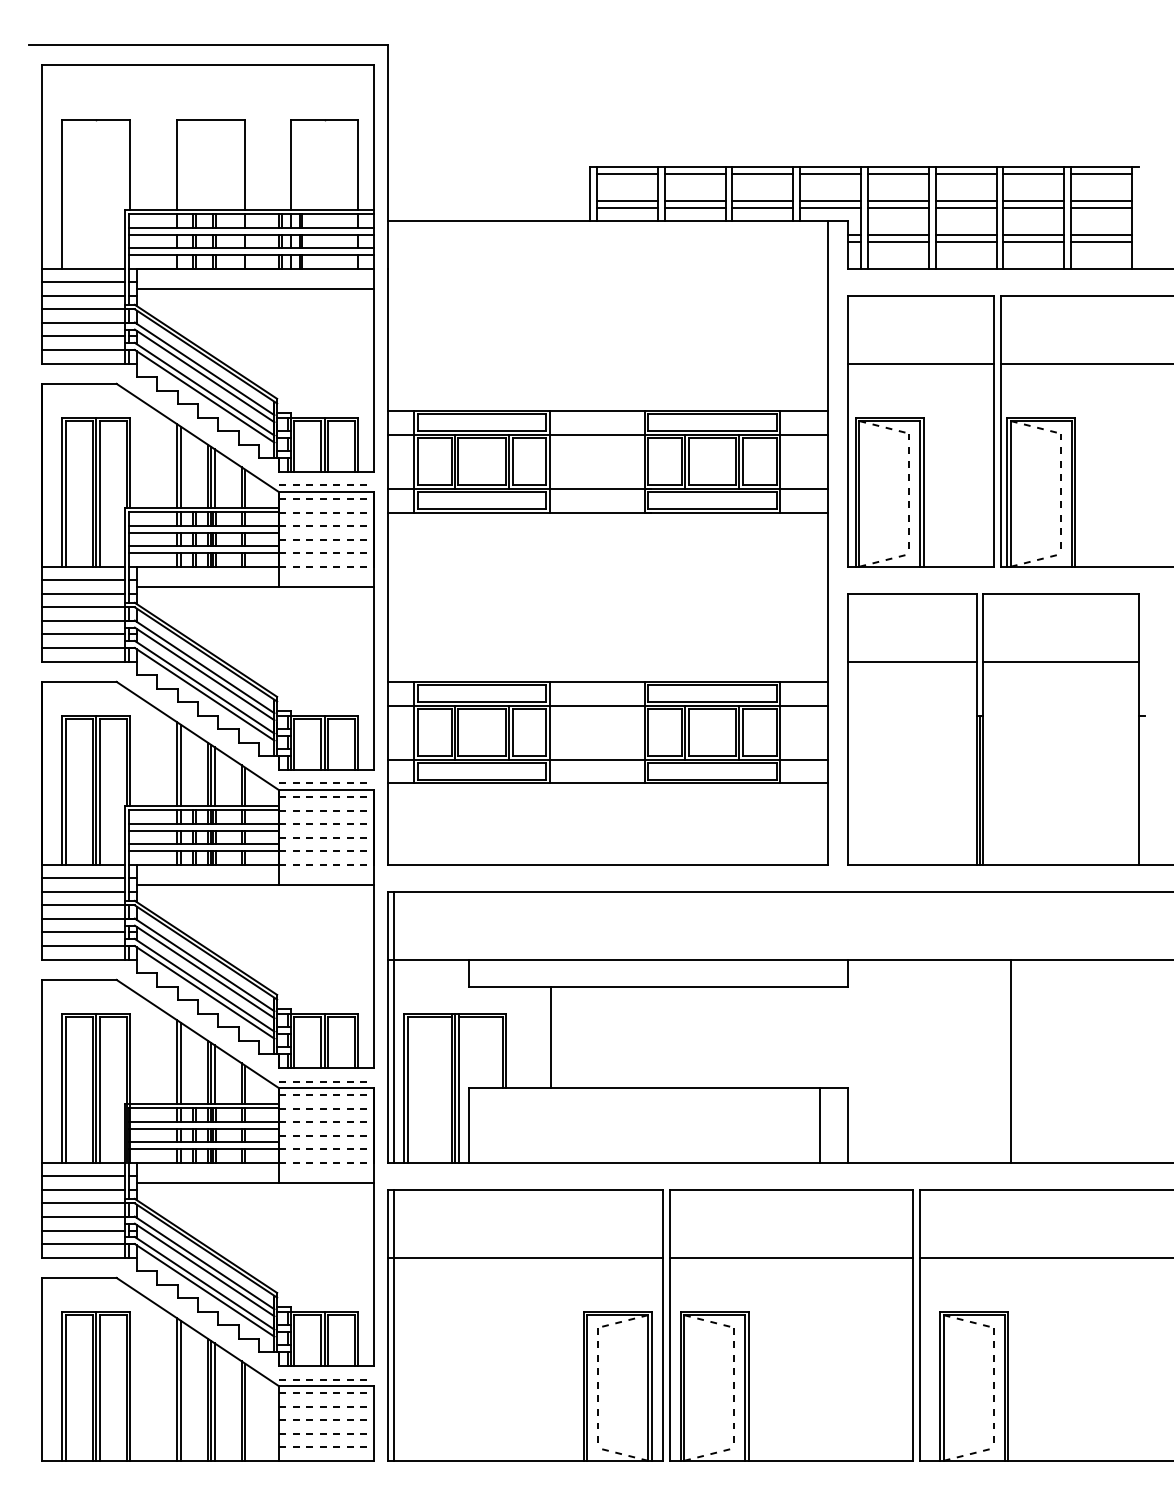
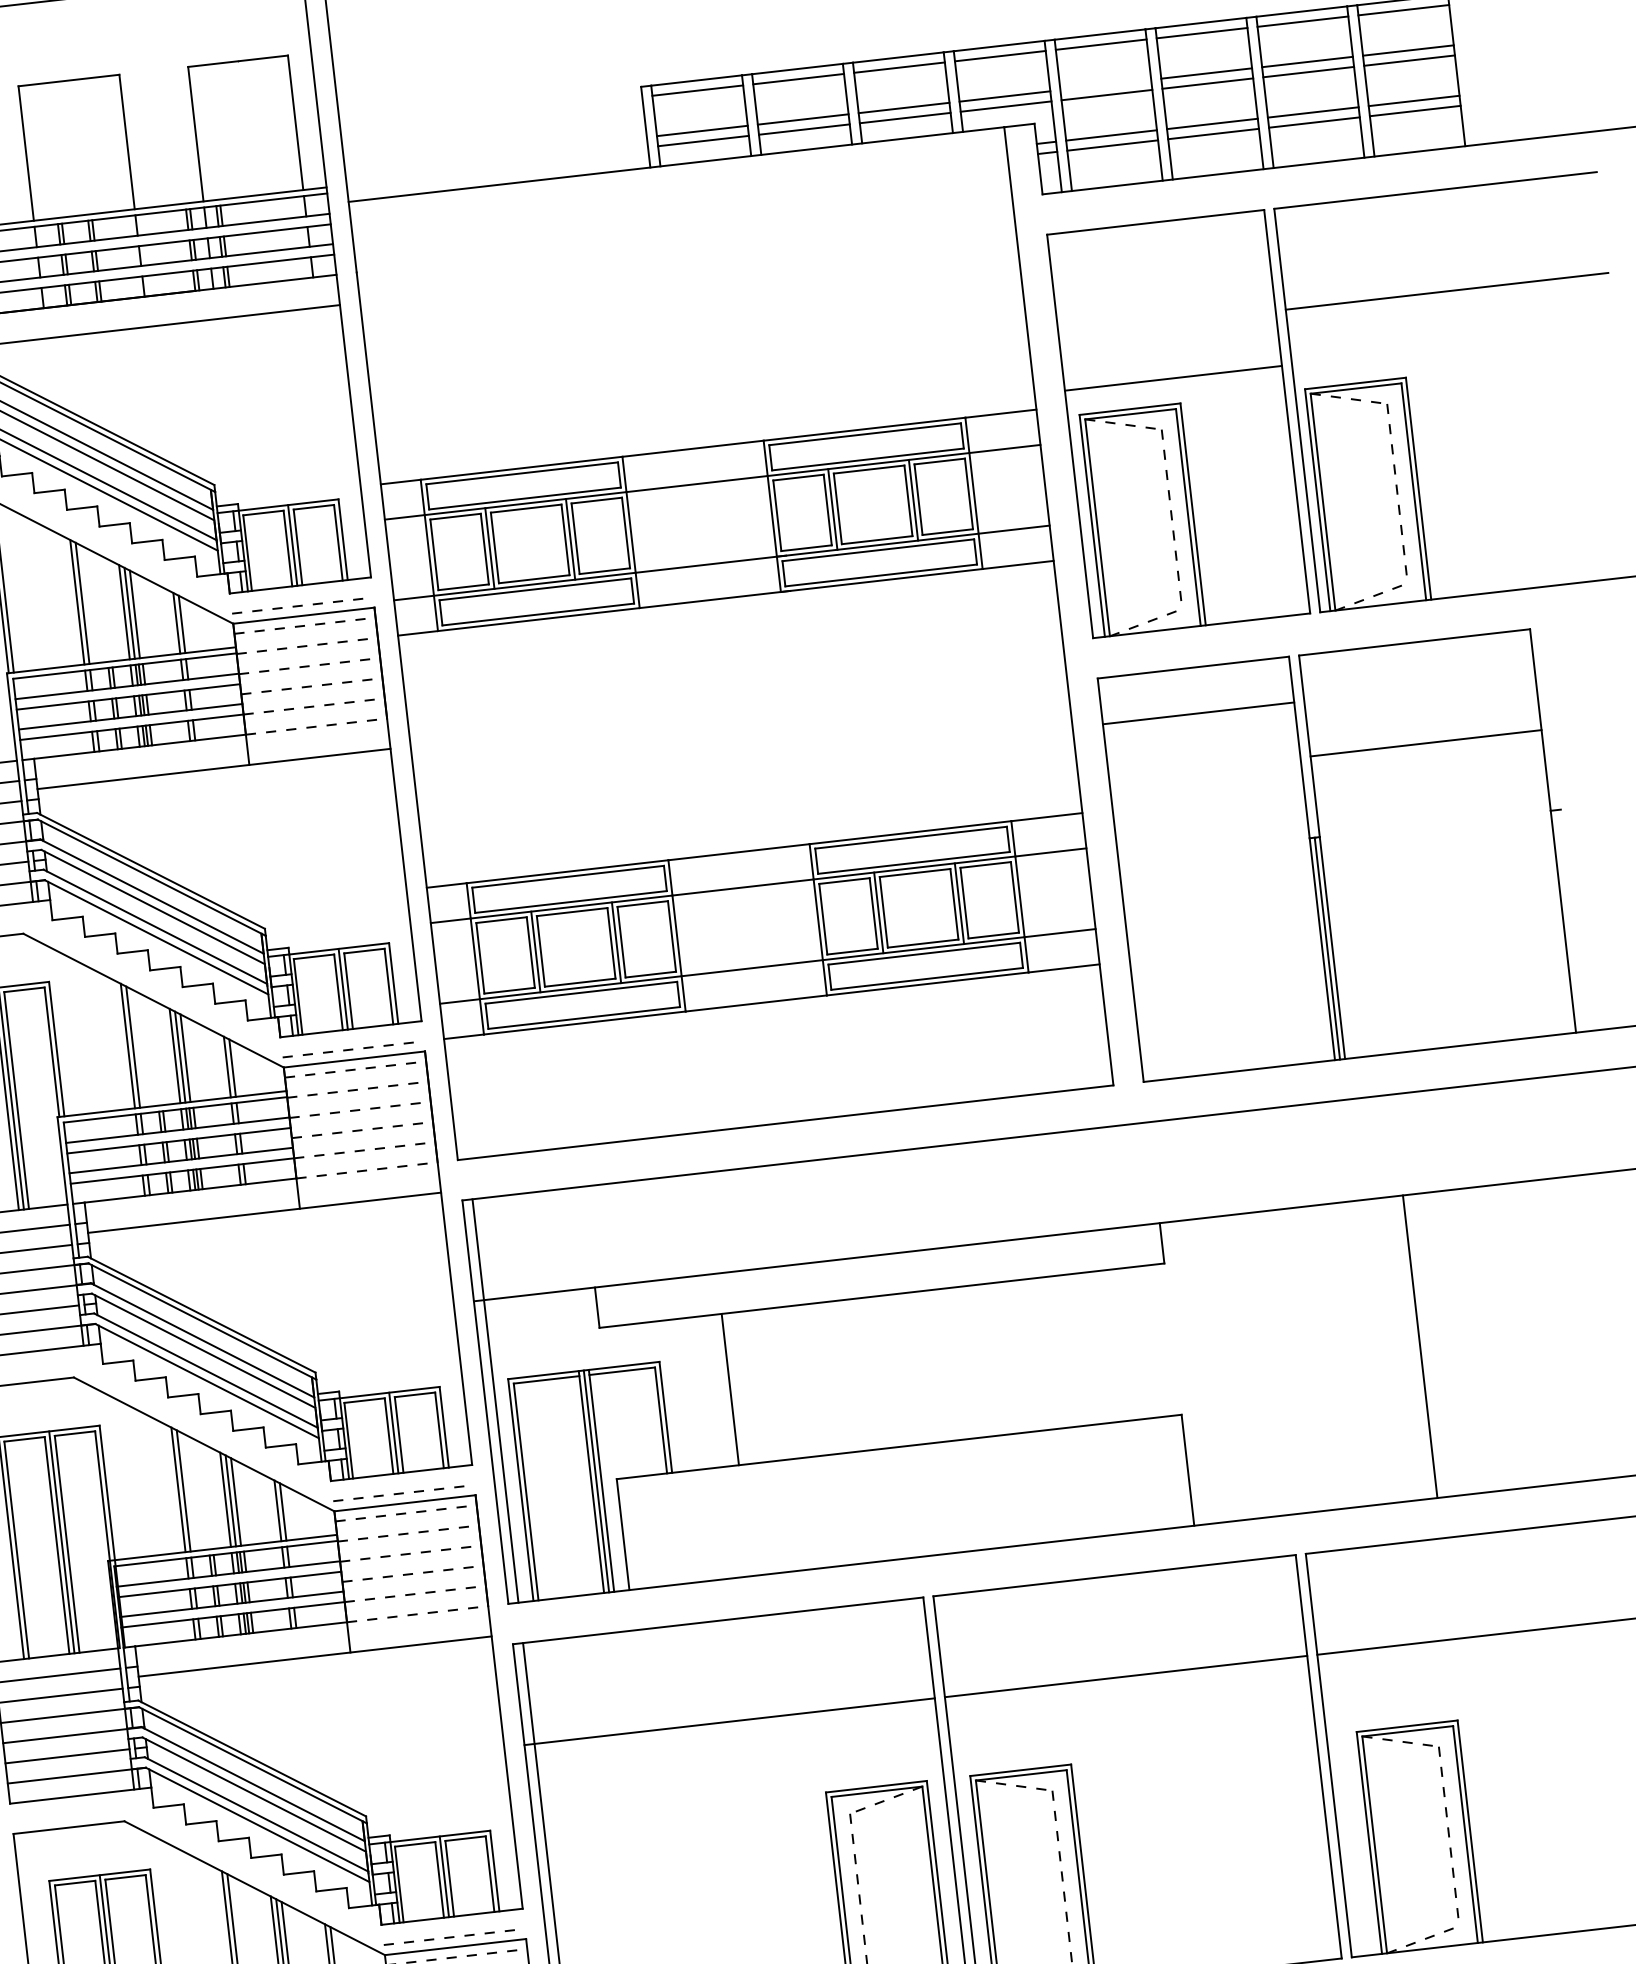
line: (897, 200) -> (1104, 84), removed
line: (920, 363) -> (1172, 378), moved
line: (912, 661) -> (1198, 713), moved
line: (819, 1125) -> (1145, 1475), removed

